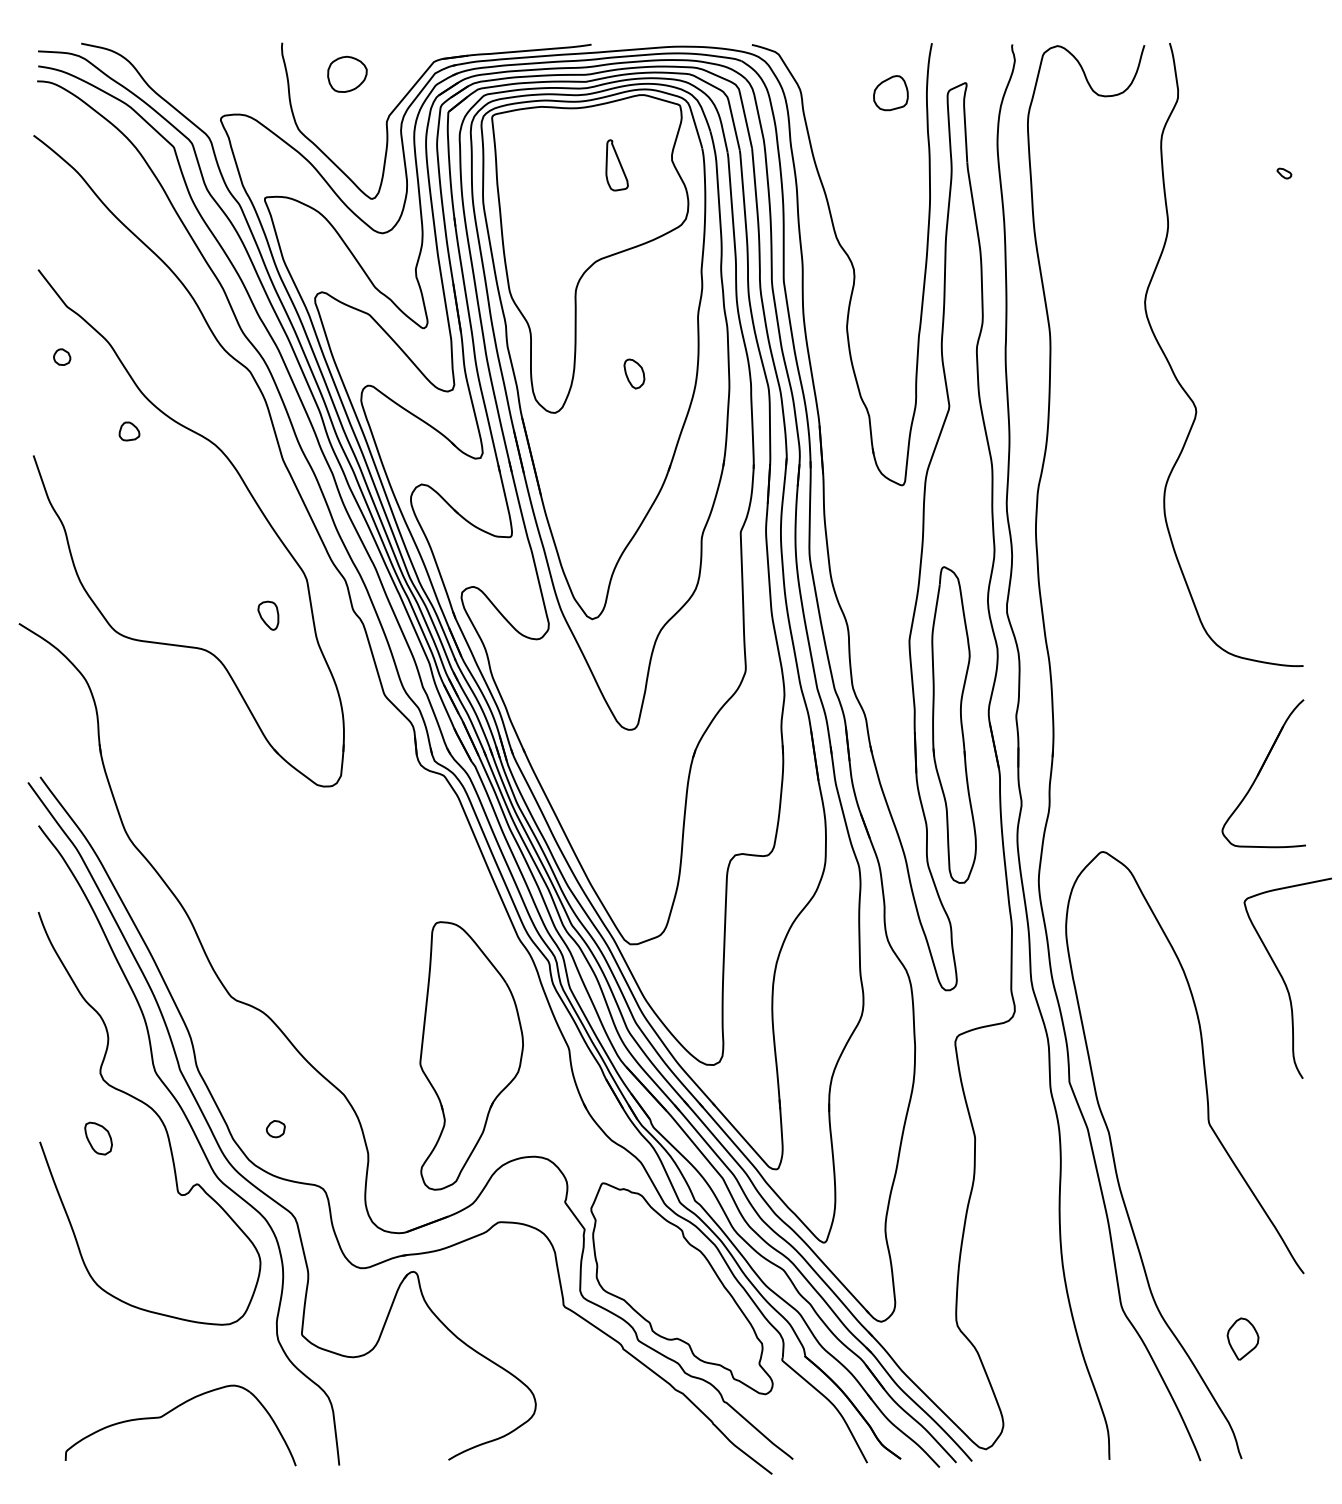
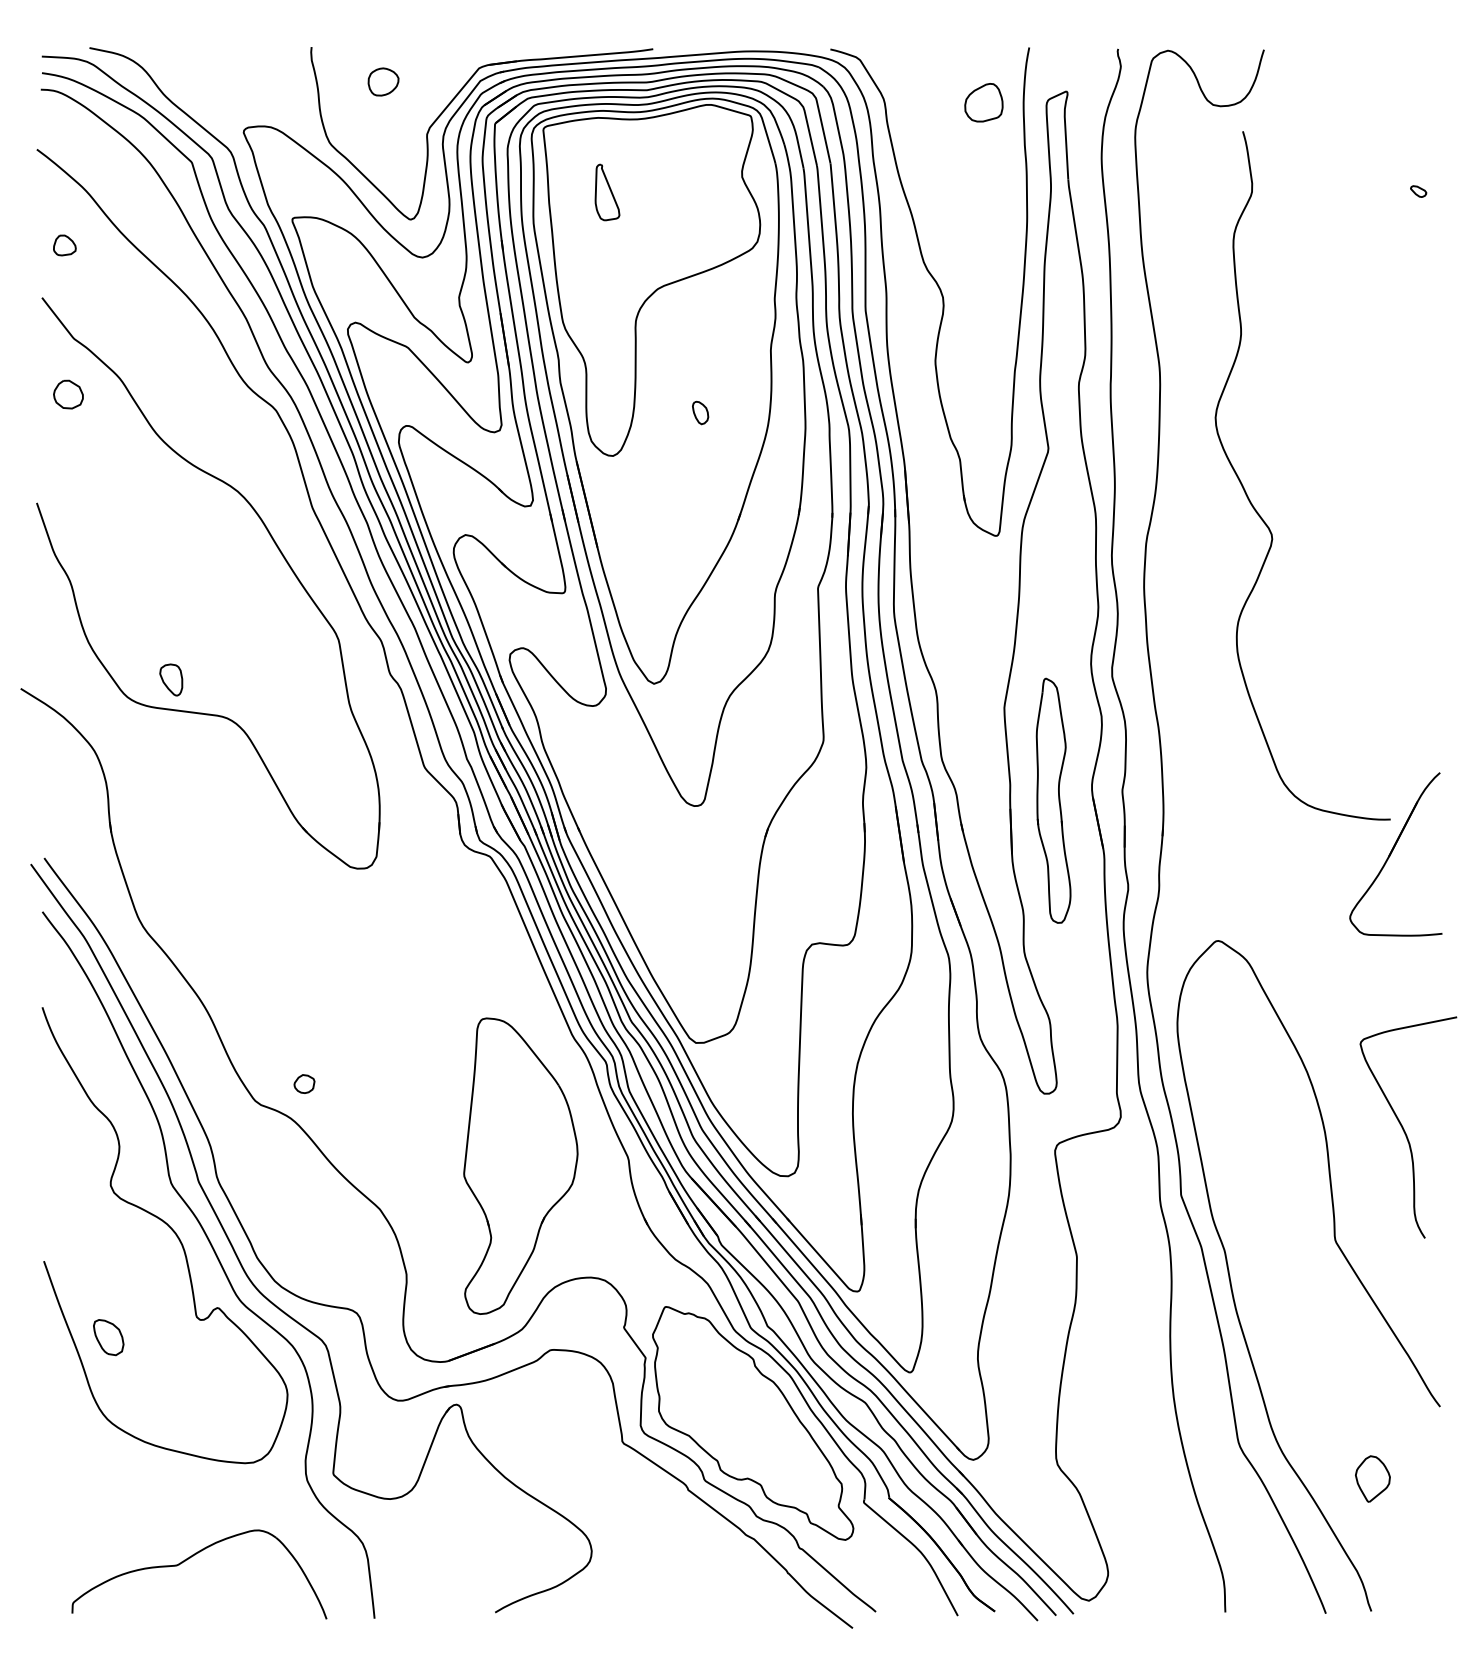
part: (347, 73) -> (383, 81), size x0.7
part: (617, 165) -> (607, 192), moved
part: (62, 356) -> (68, 393), size x1.6
part: (634, 373) -> (700, 412), size x0.7
curve: (1182, 385) -> (1256, 509), moved
part: (129, 431) -> (64, 245), moved
part: (268, 615) -> (171, 679), moved
part: (953, 724) -> (1053, 800), size x0.7
curve: (1284, 980) -> (1404, 1129), moved
part: (275, 1128) -> (304, 1083), moved
part: (98, 1138) -> (108, 1337), moved

